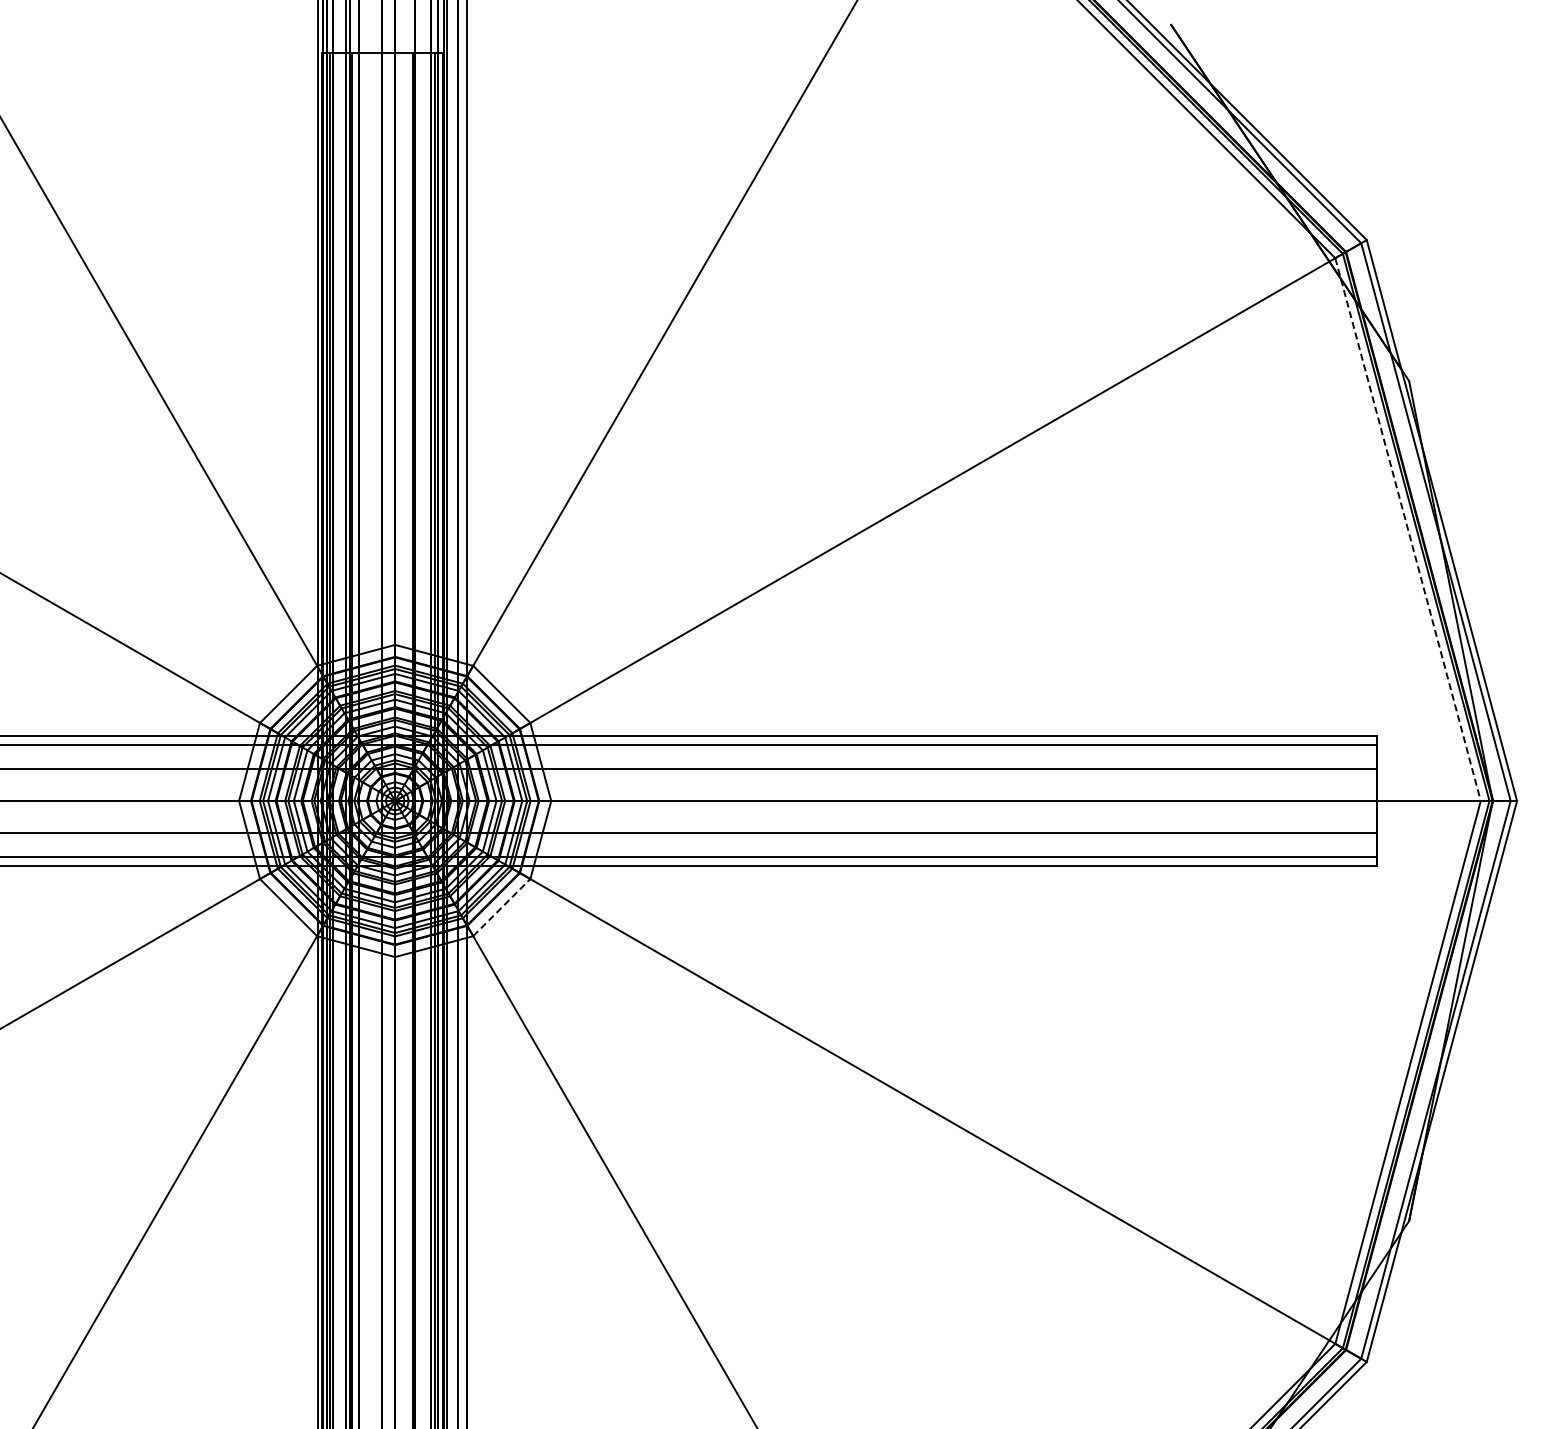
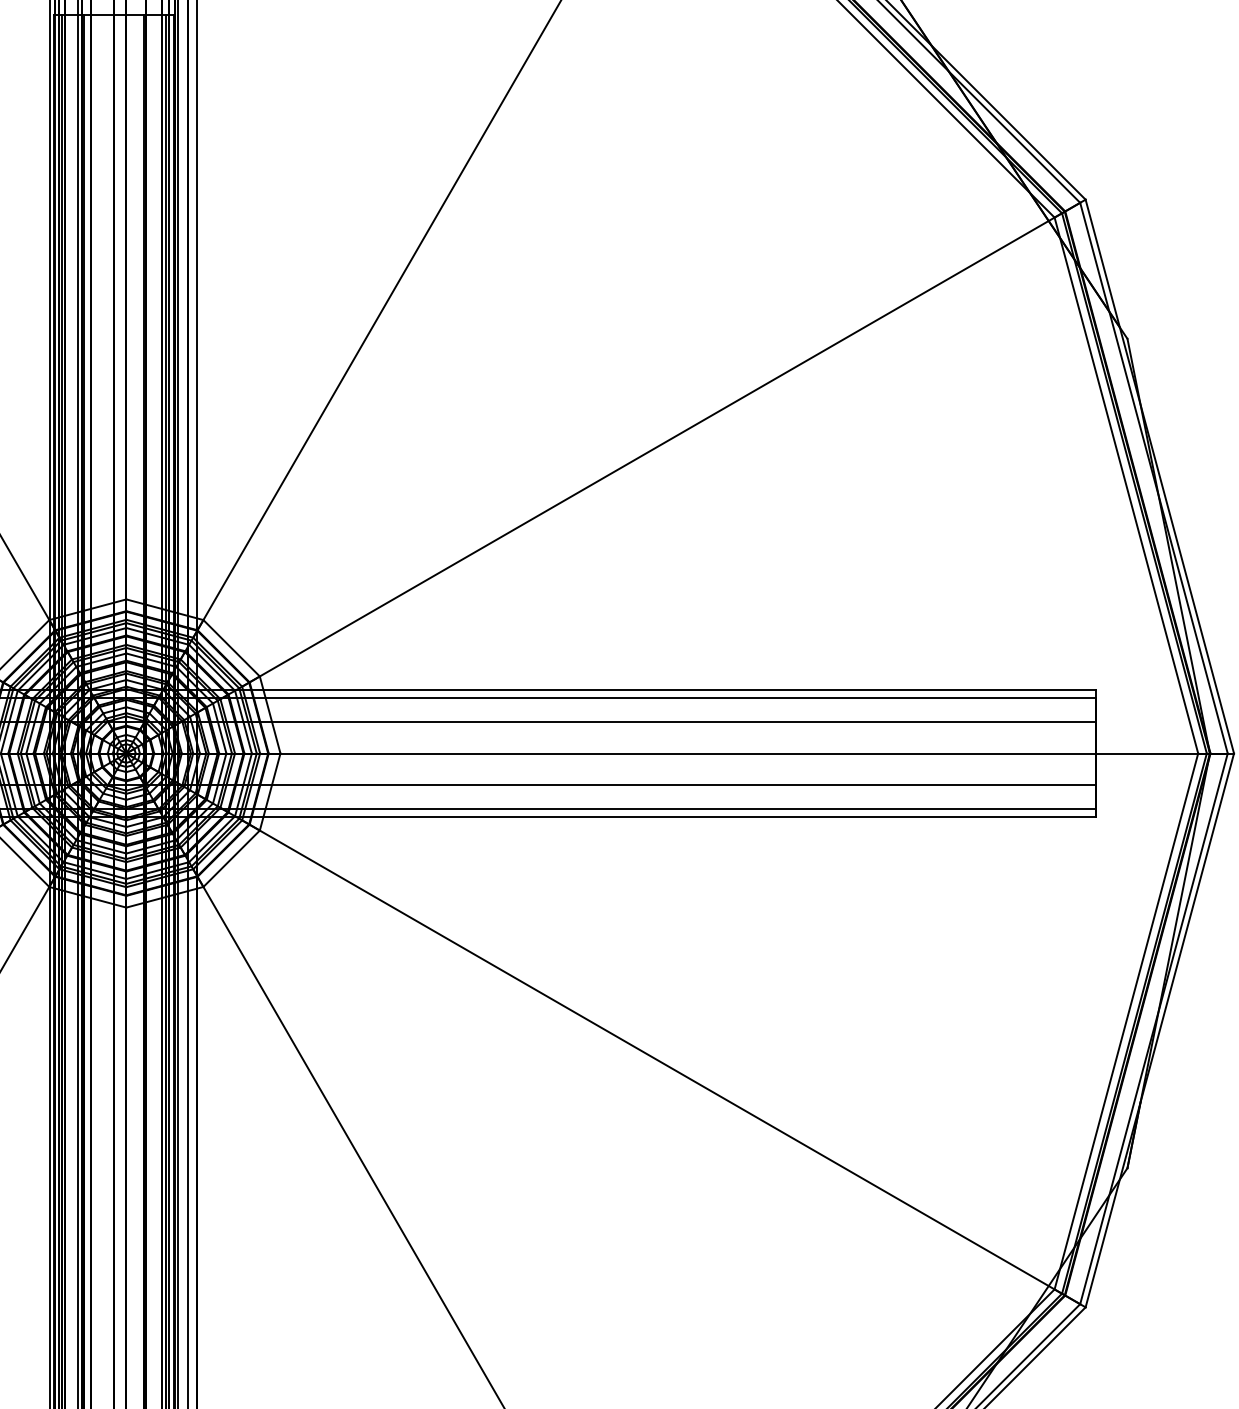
line: (1408, 529) -> (1126, 485), dashed -> solid
line: (502, 907) -> (232, 858), dashed -> solid

